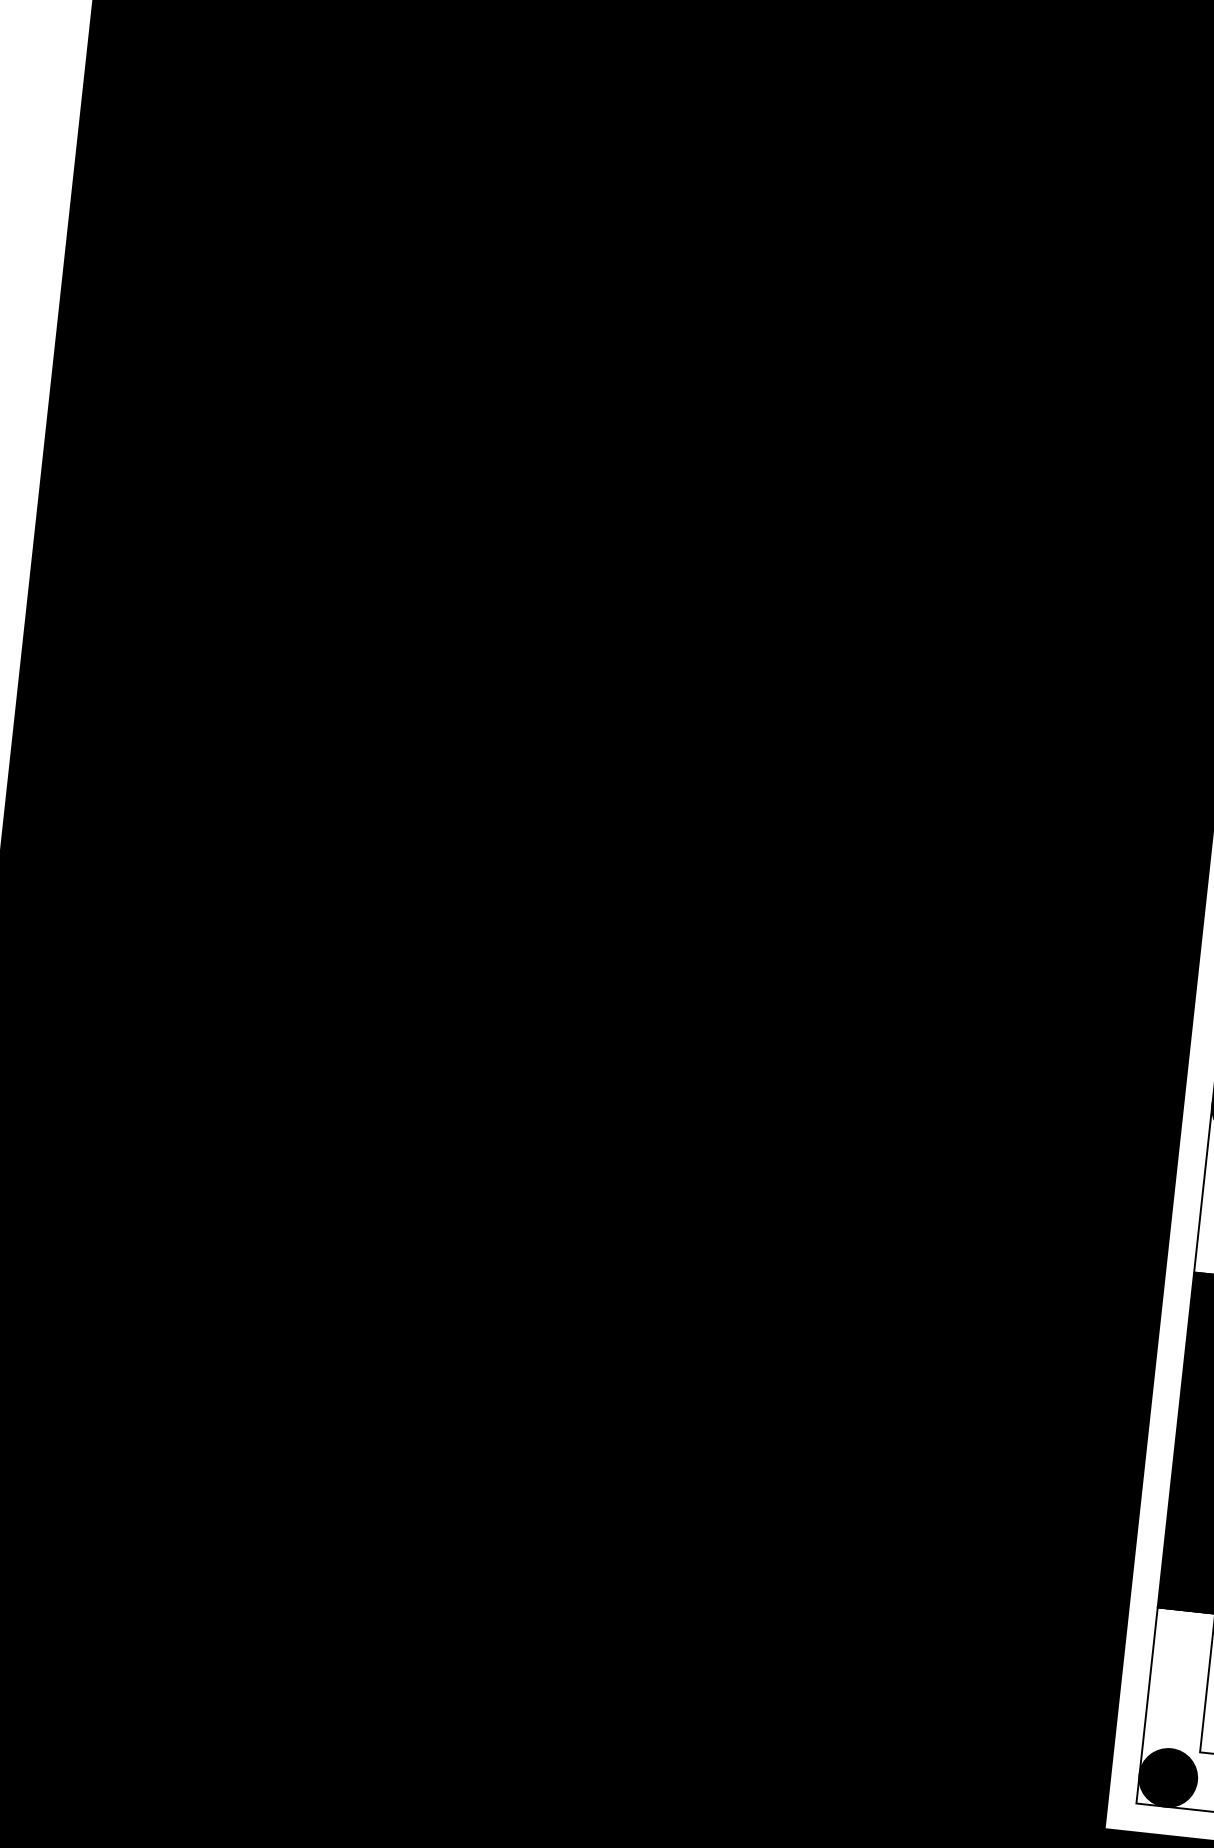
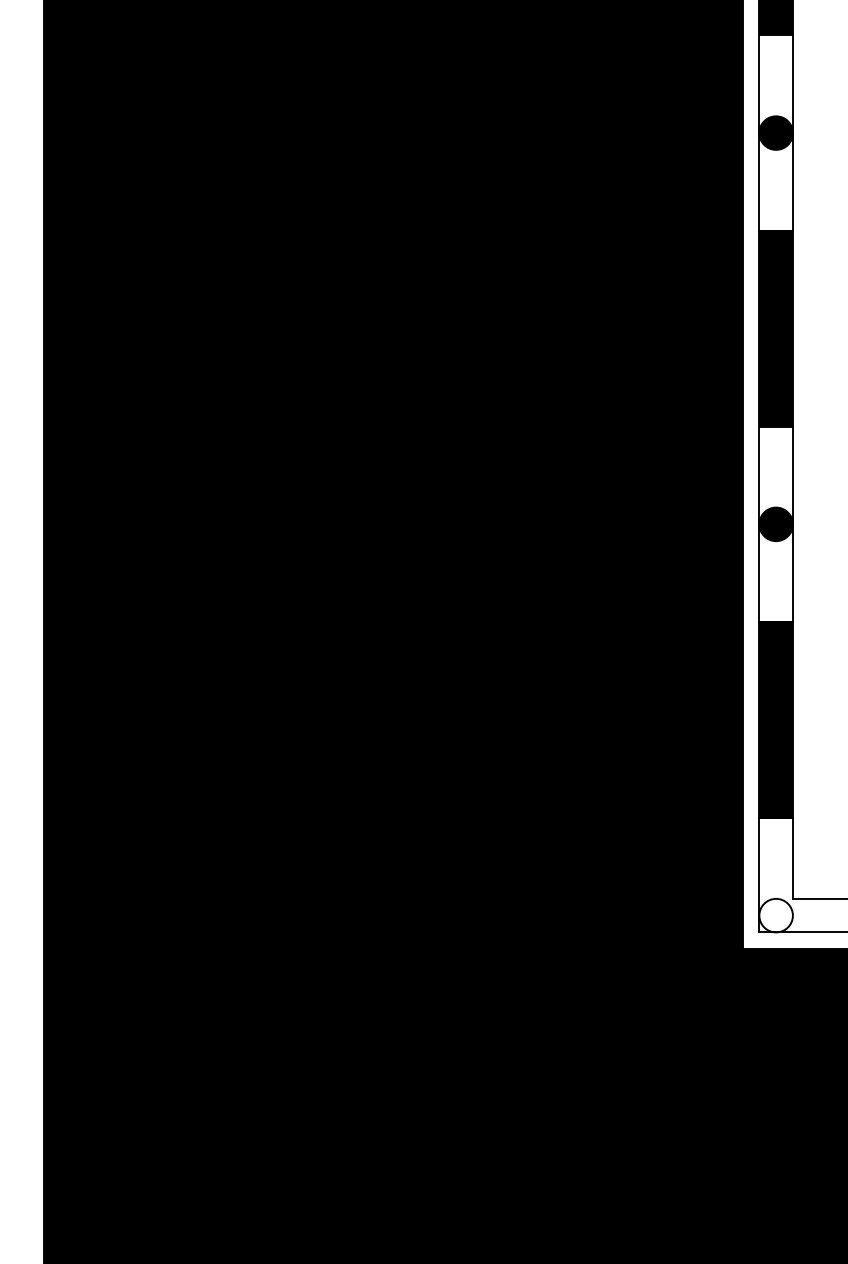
fill: (1167, 1777) -> (775, 915), removed

